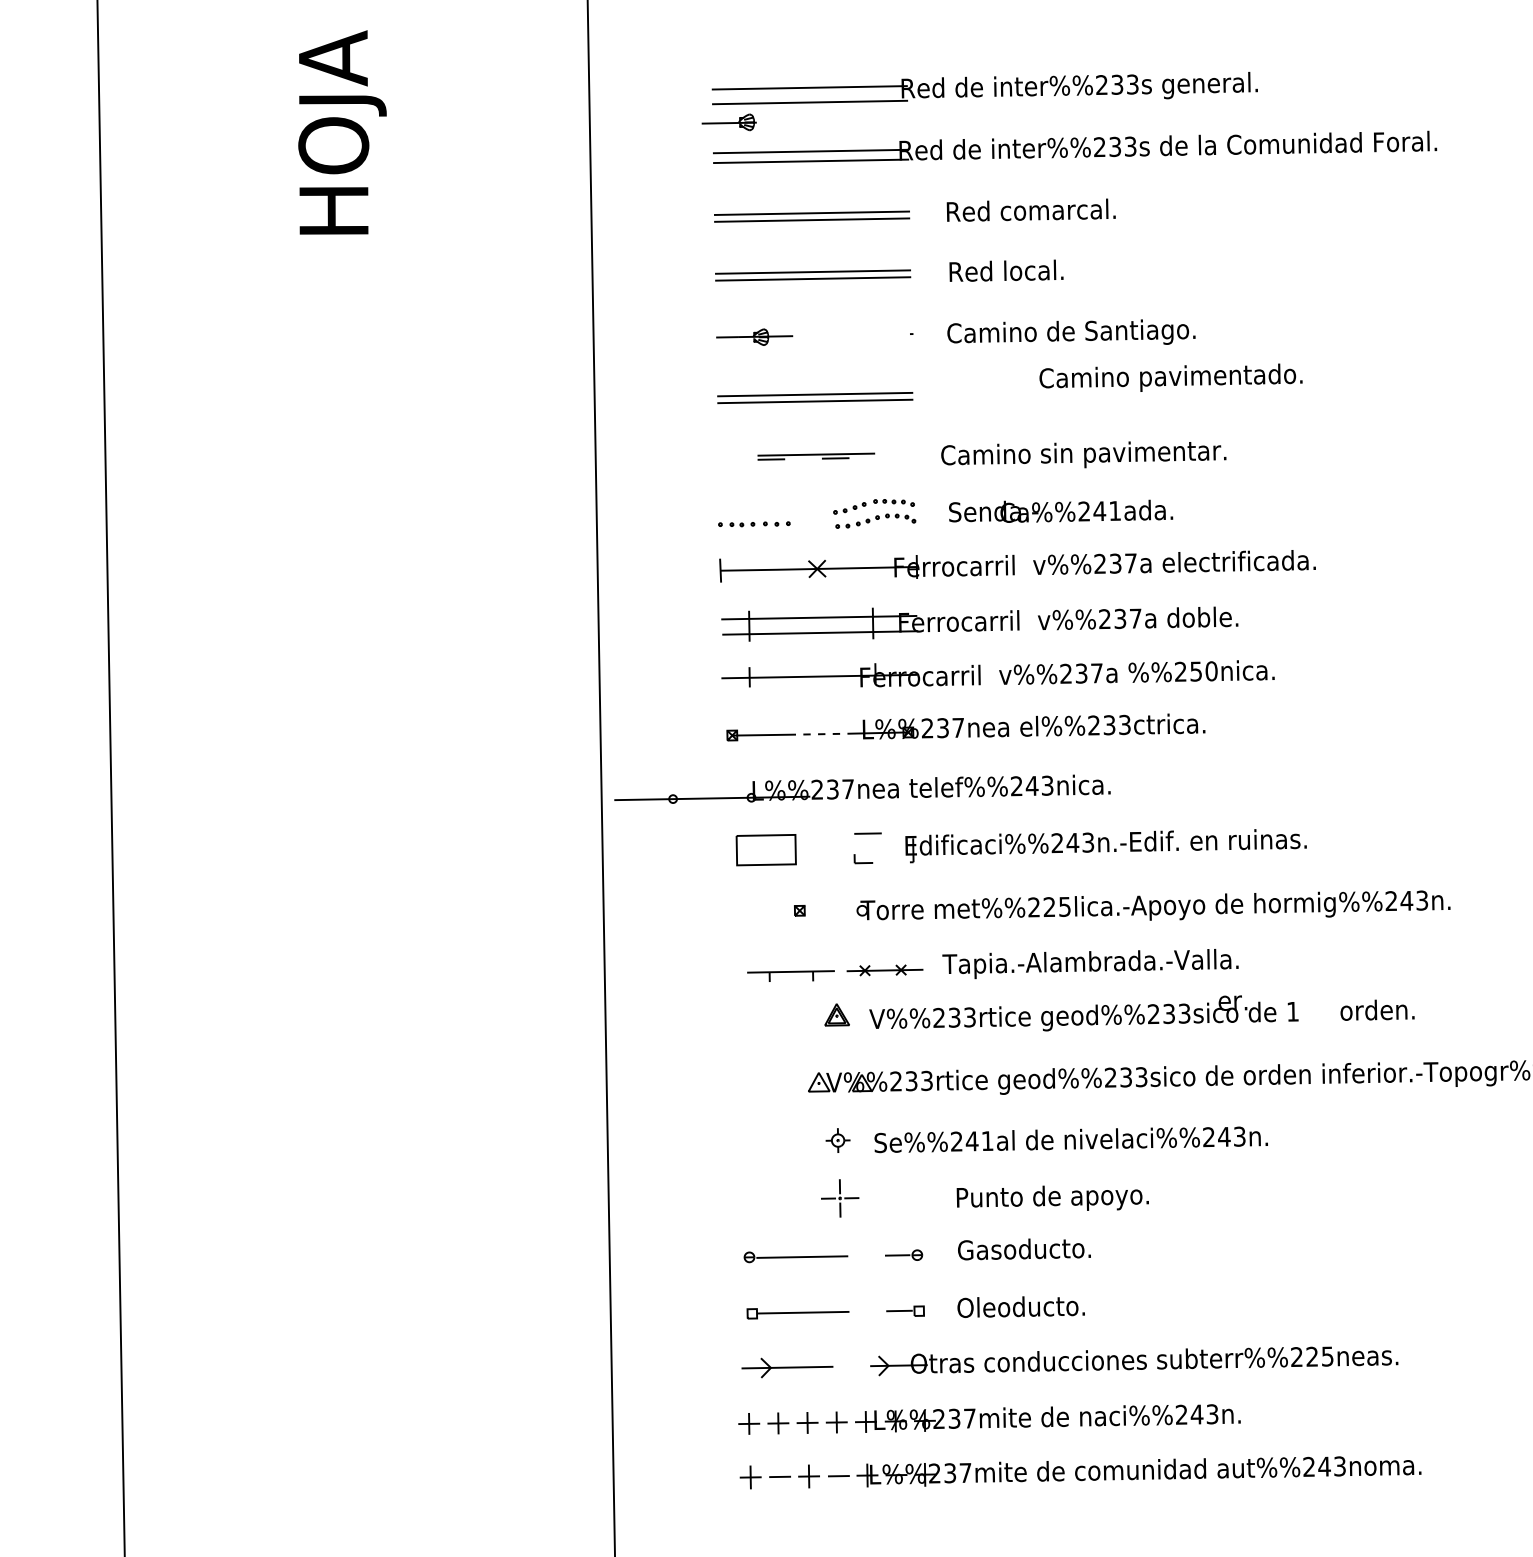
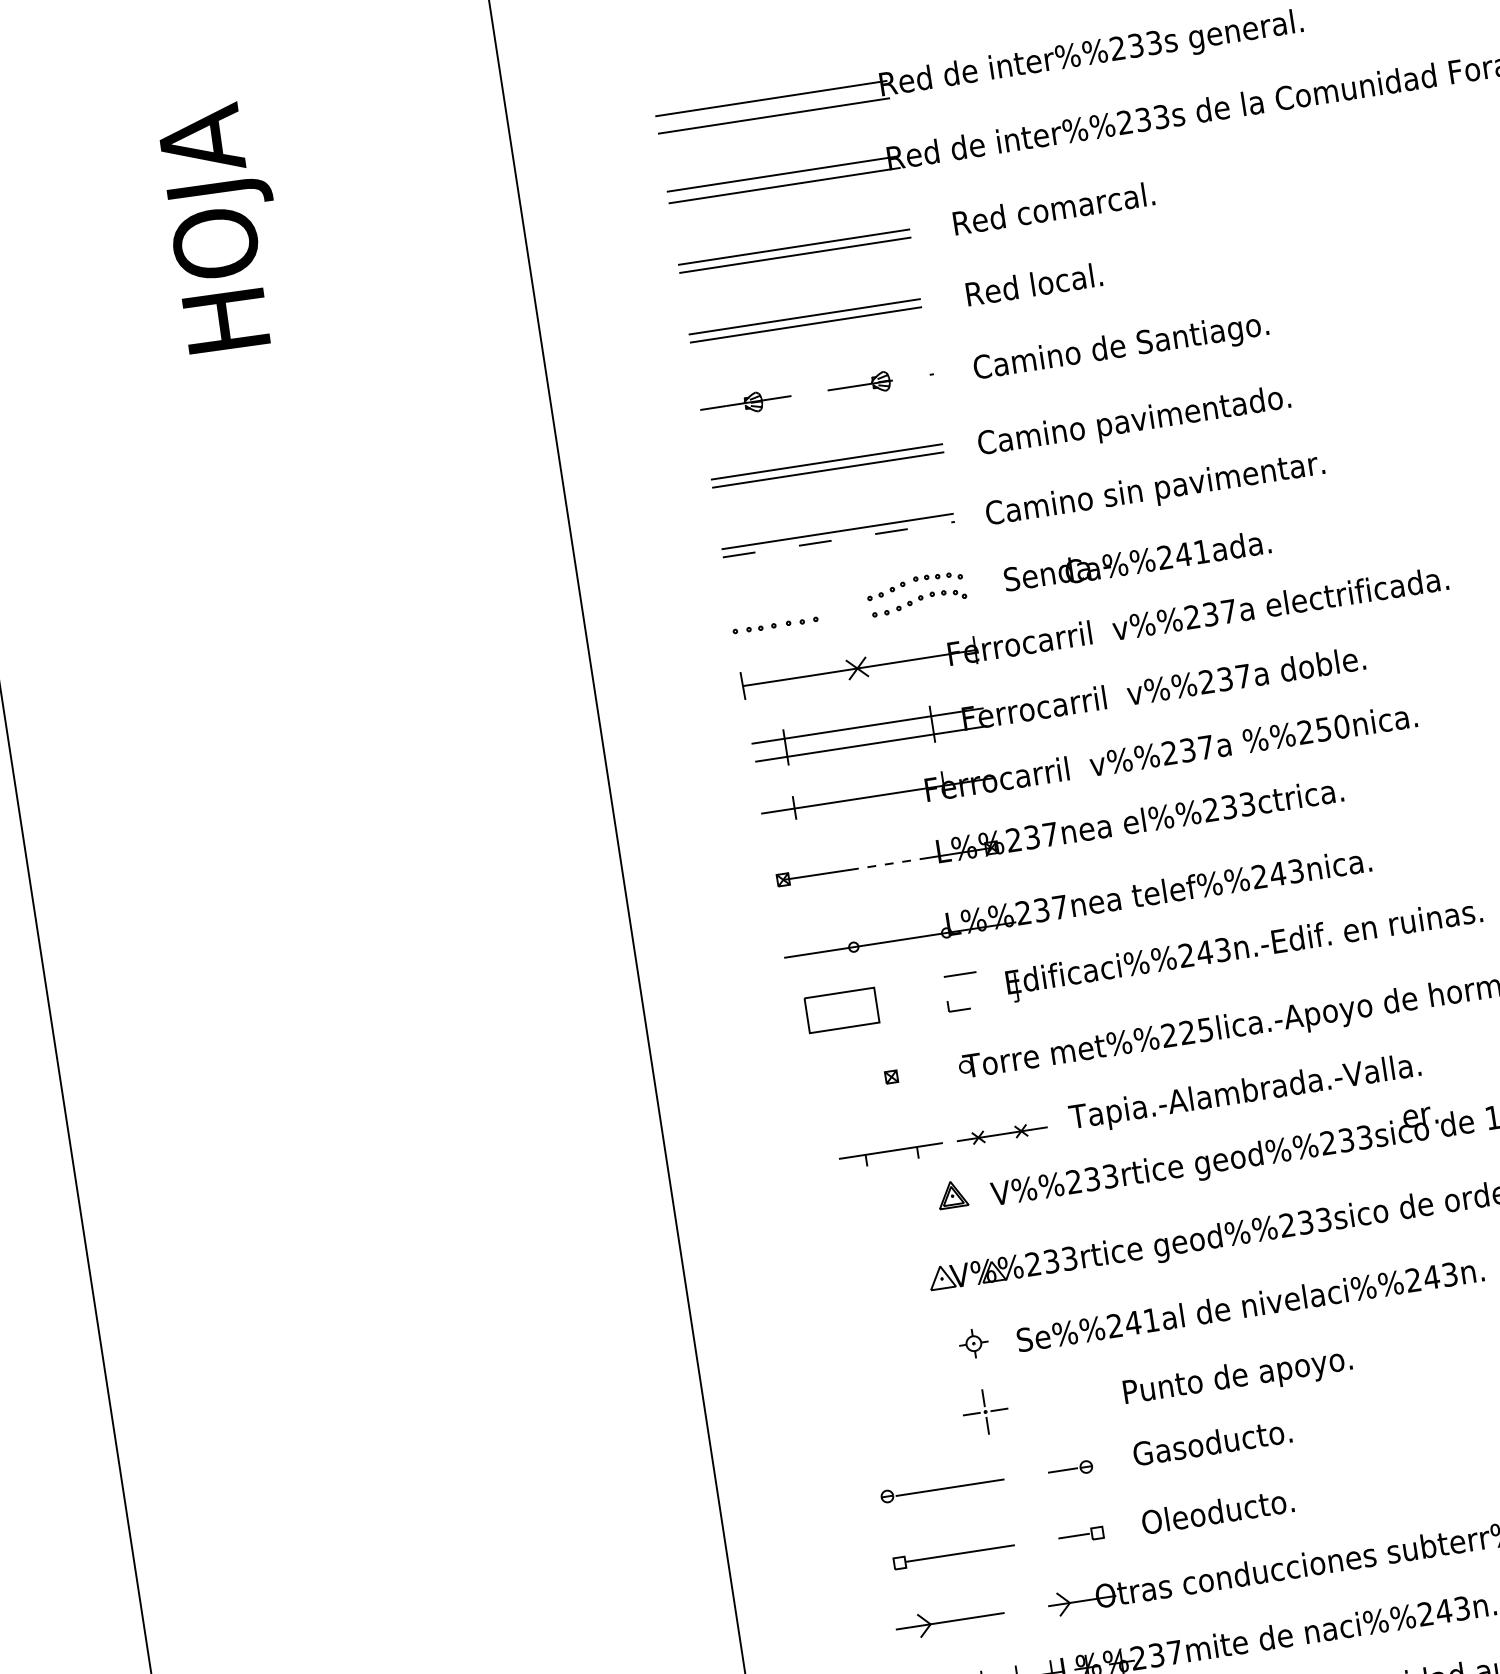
part: (728, 122) -> (859, 384), moved
text: (1170, 377) -> (1133, 421), moved
part: (816, 456) -> (838, 535), size x1.67
part: (862, 788) -> (1076, 904), moved

